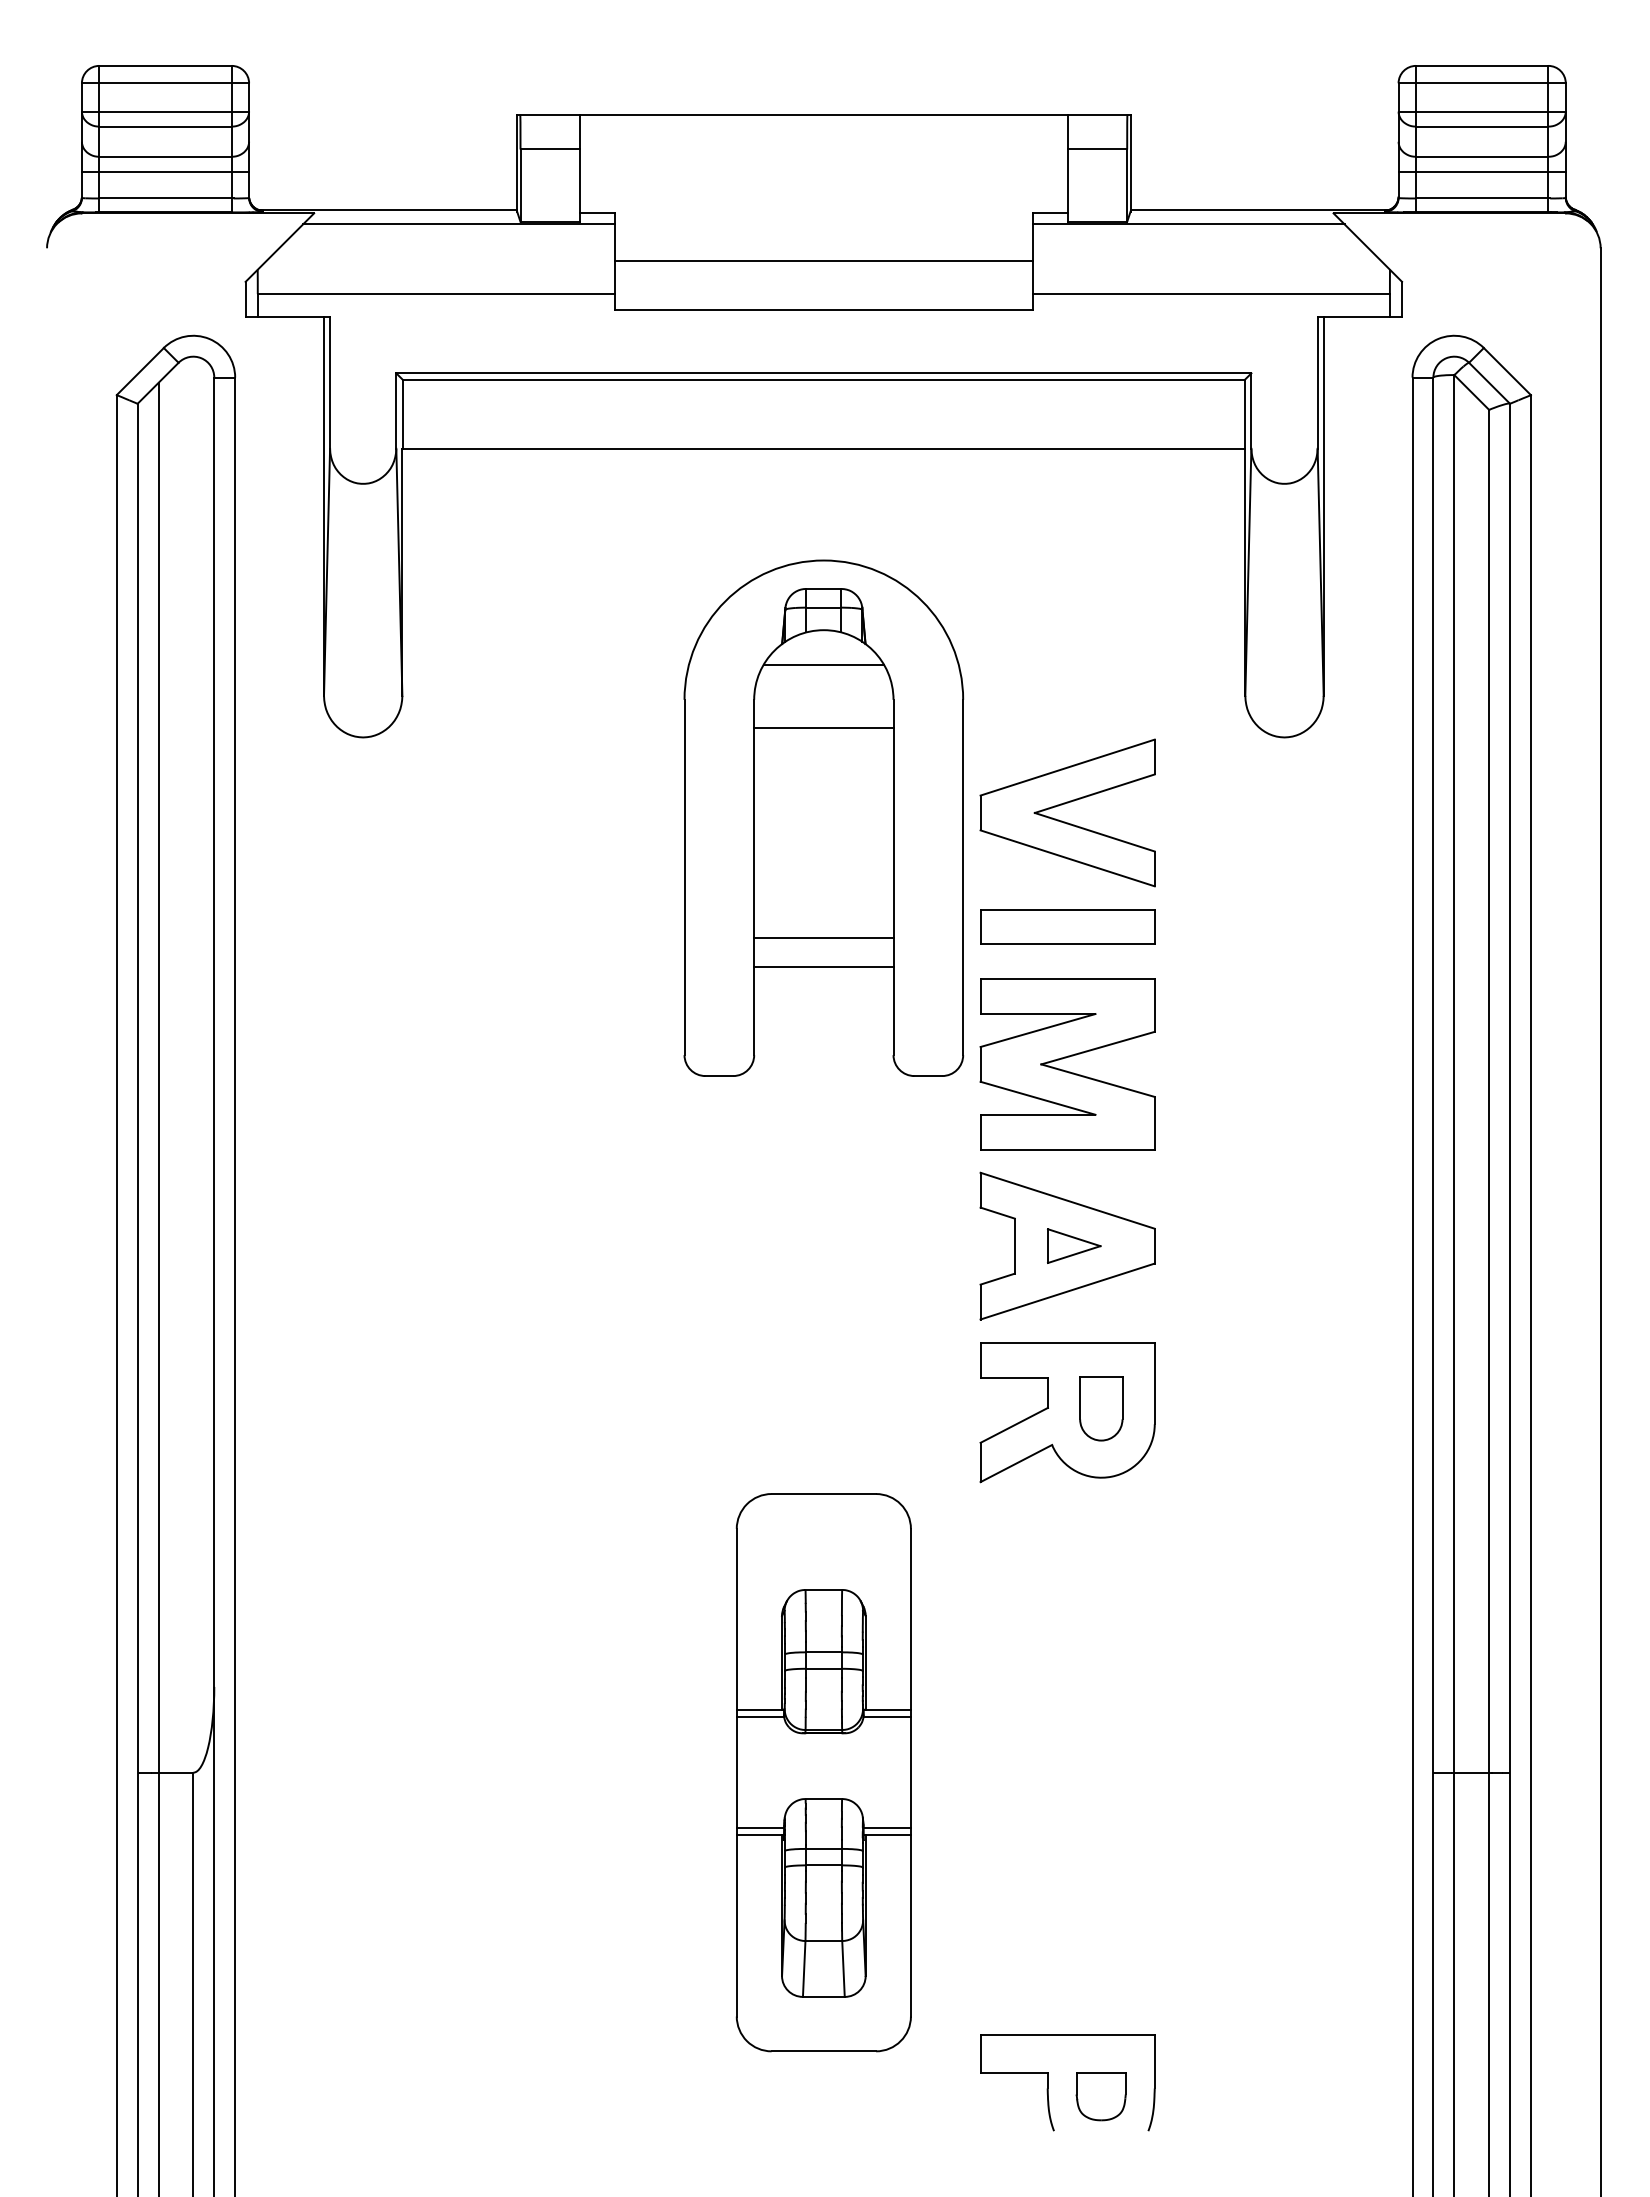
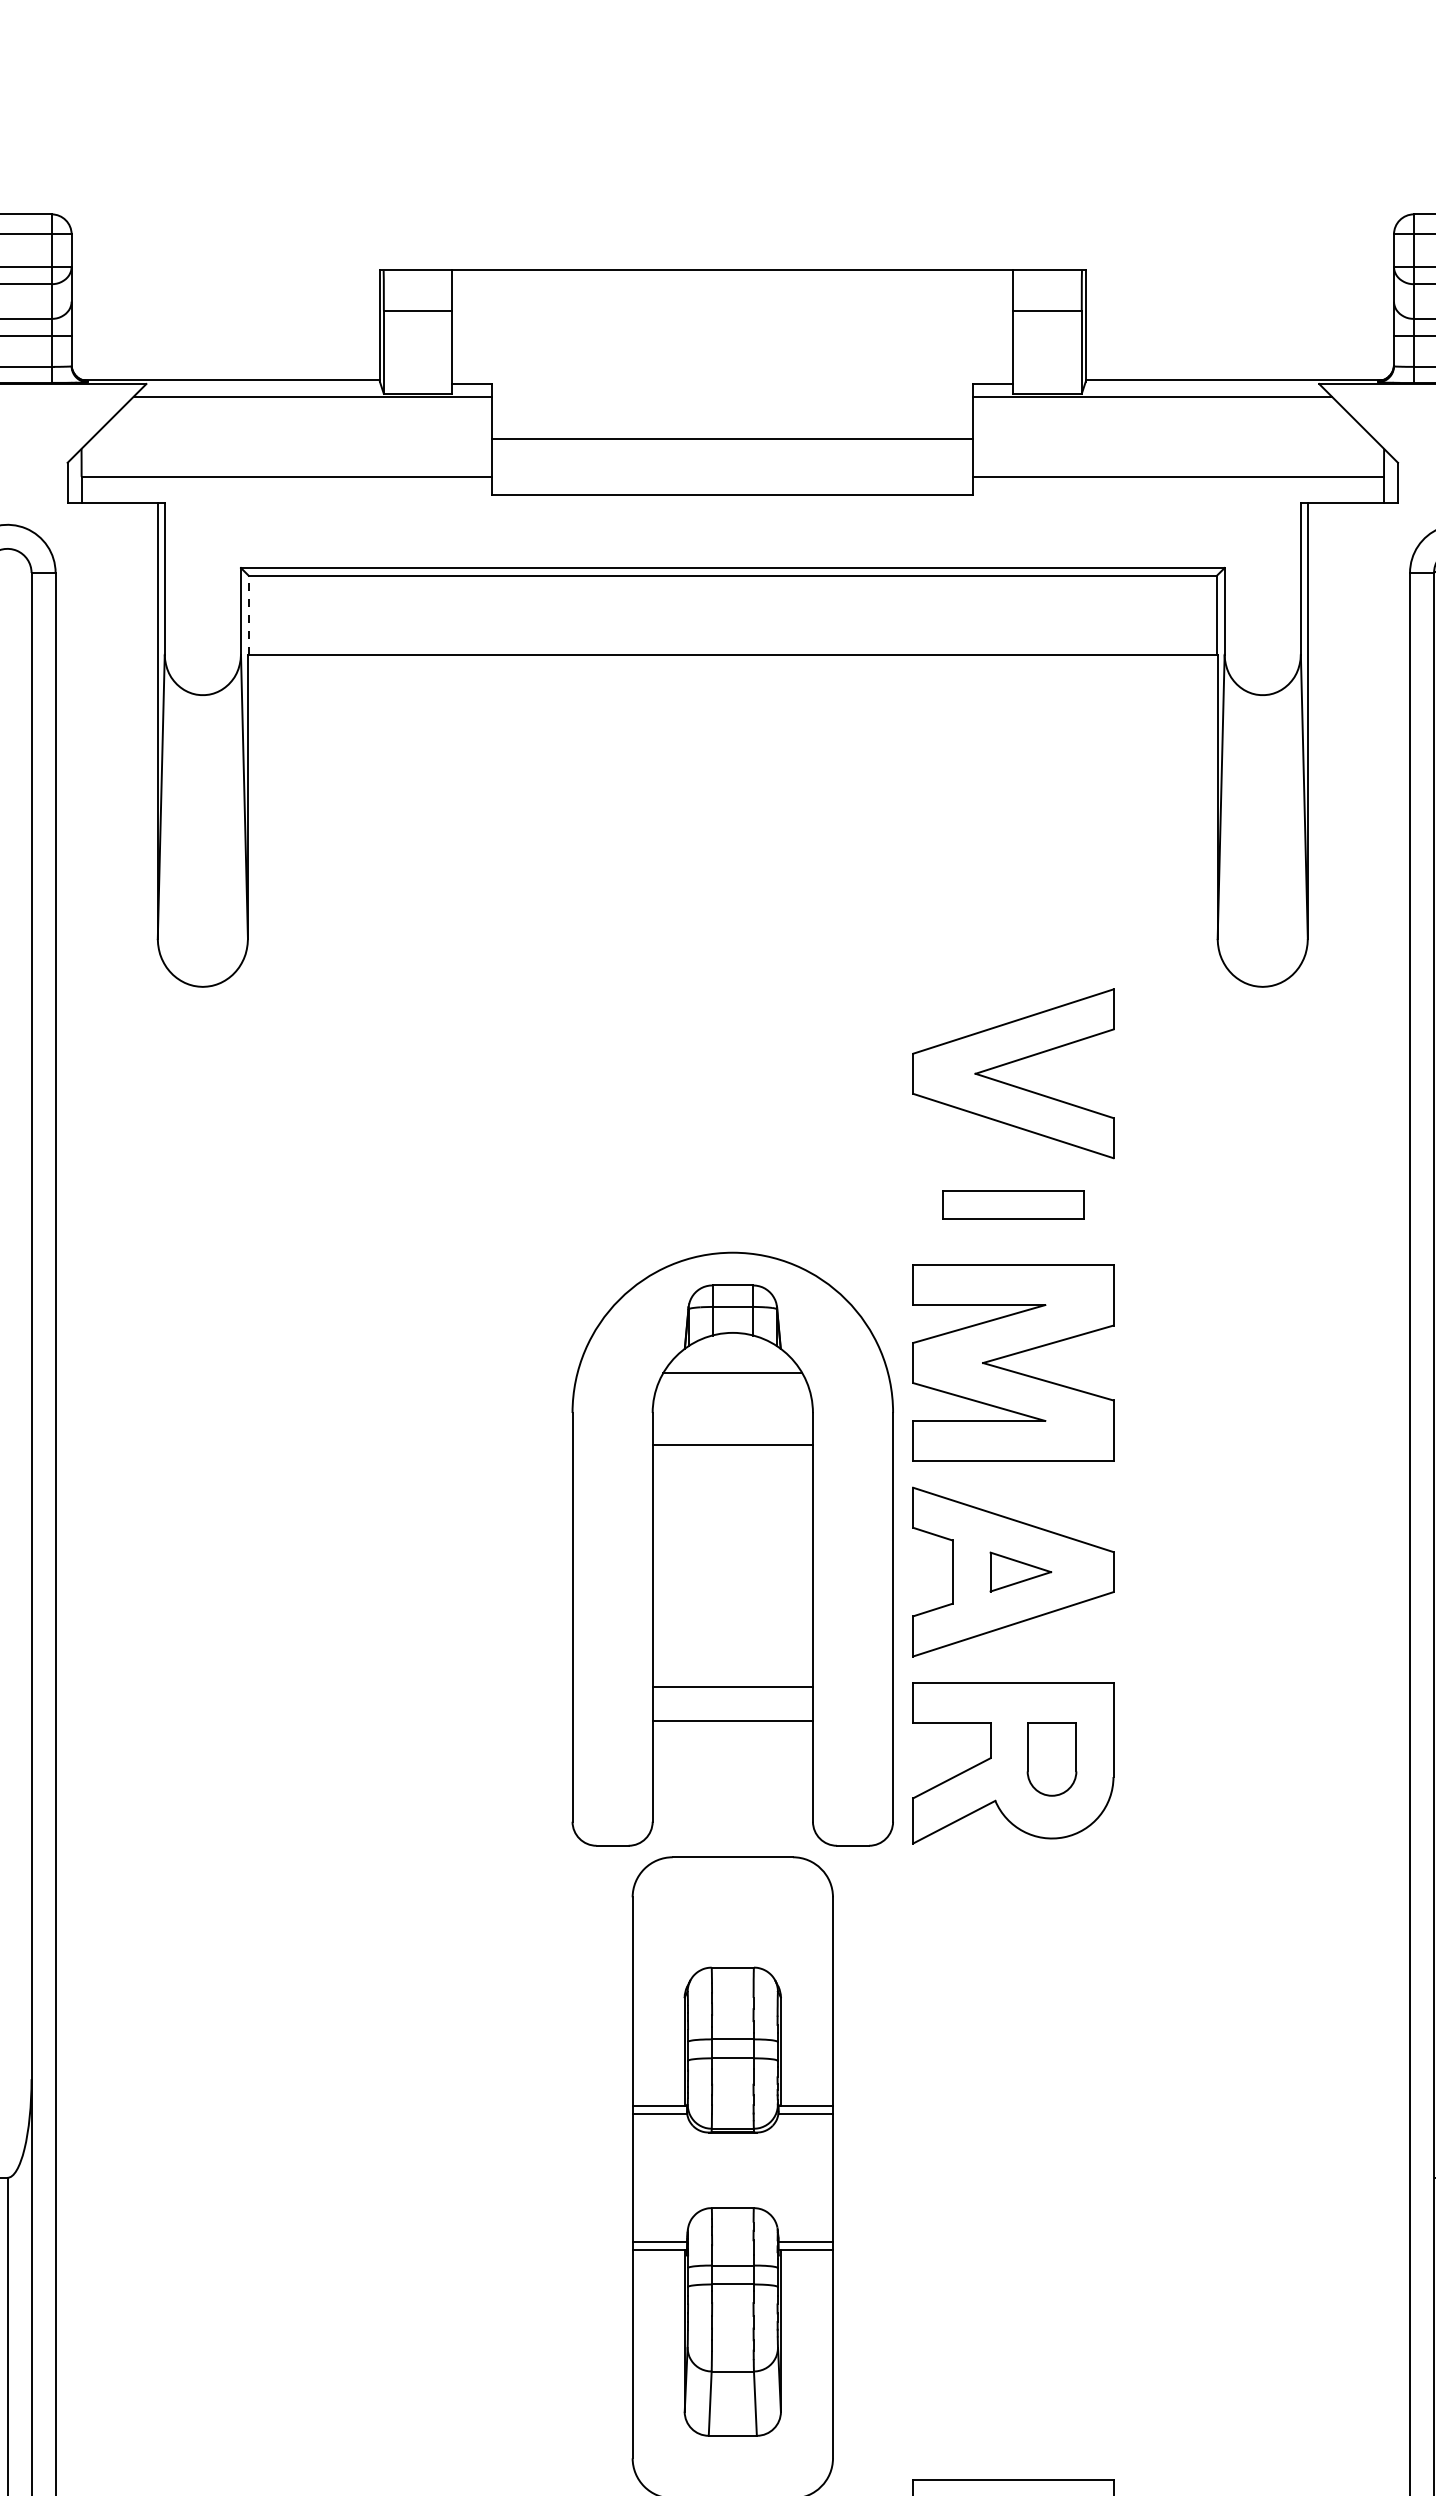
line: (403, 414) -> (249, 615), solid -> dashed
part: (823, 817) -> (732, 1548), moved
part: (1067, 926) -> (1013, 1204), size x0.7

